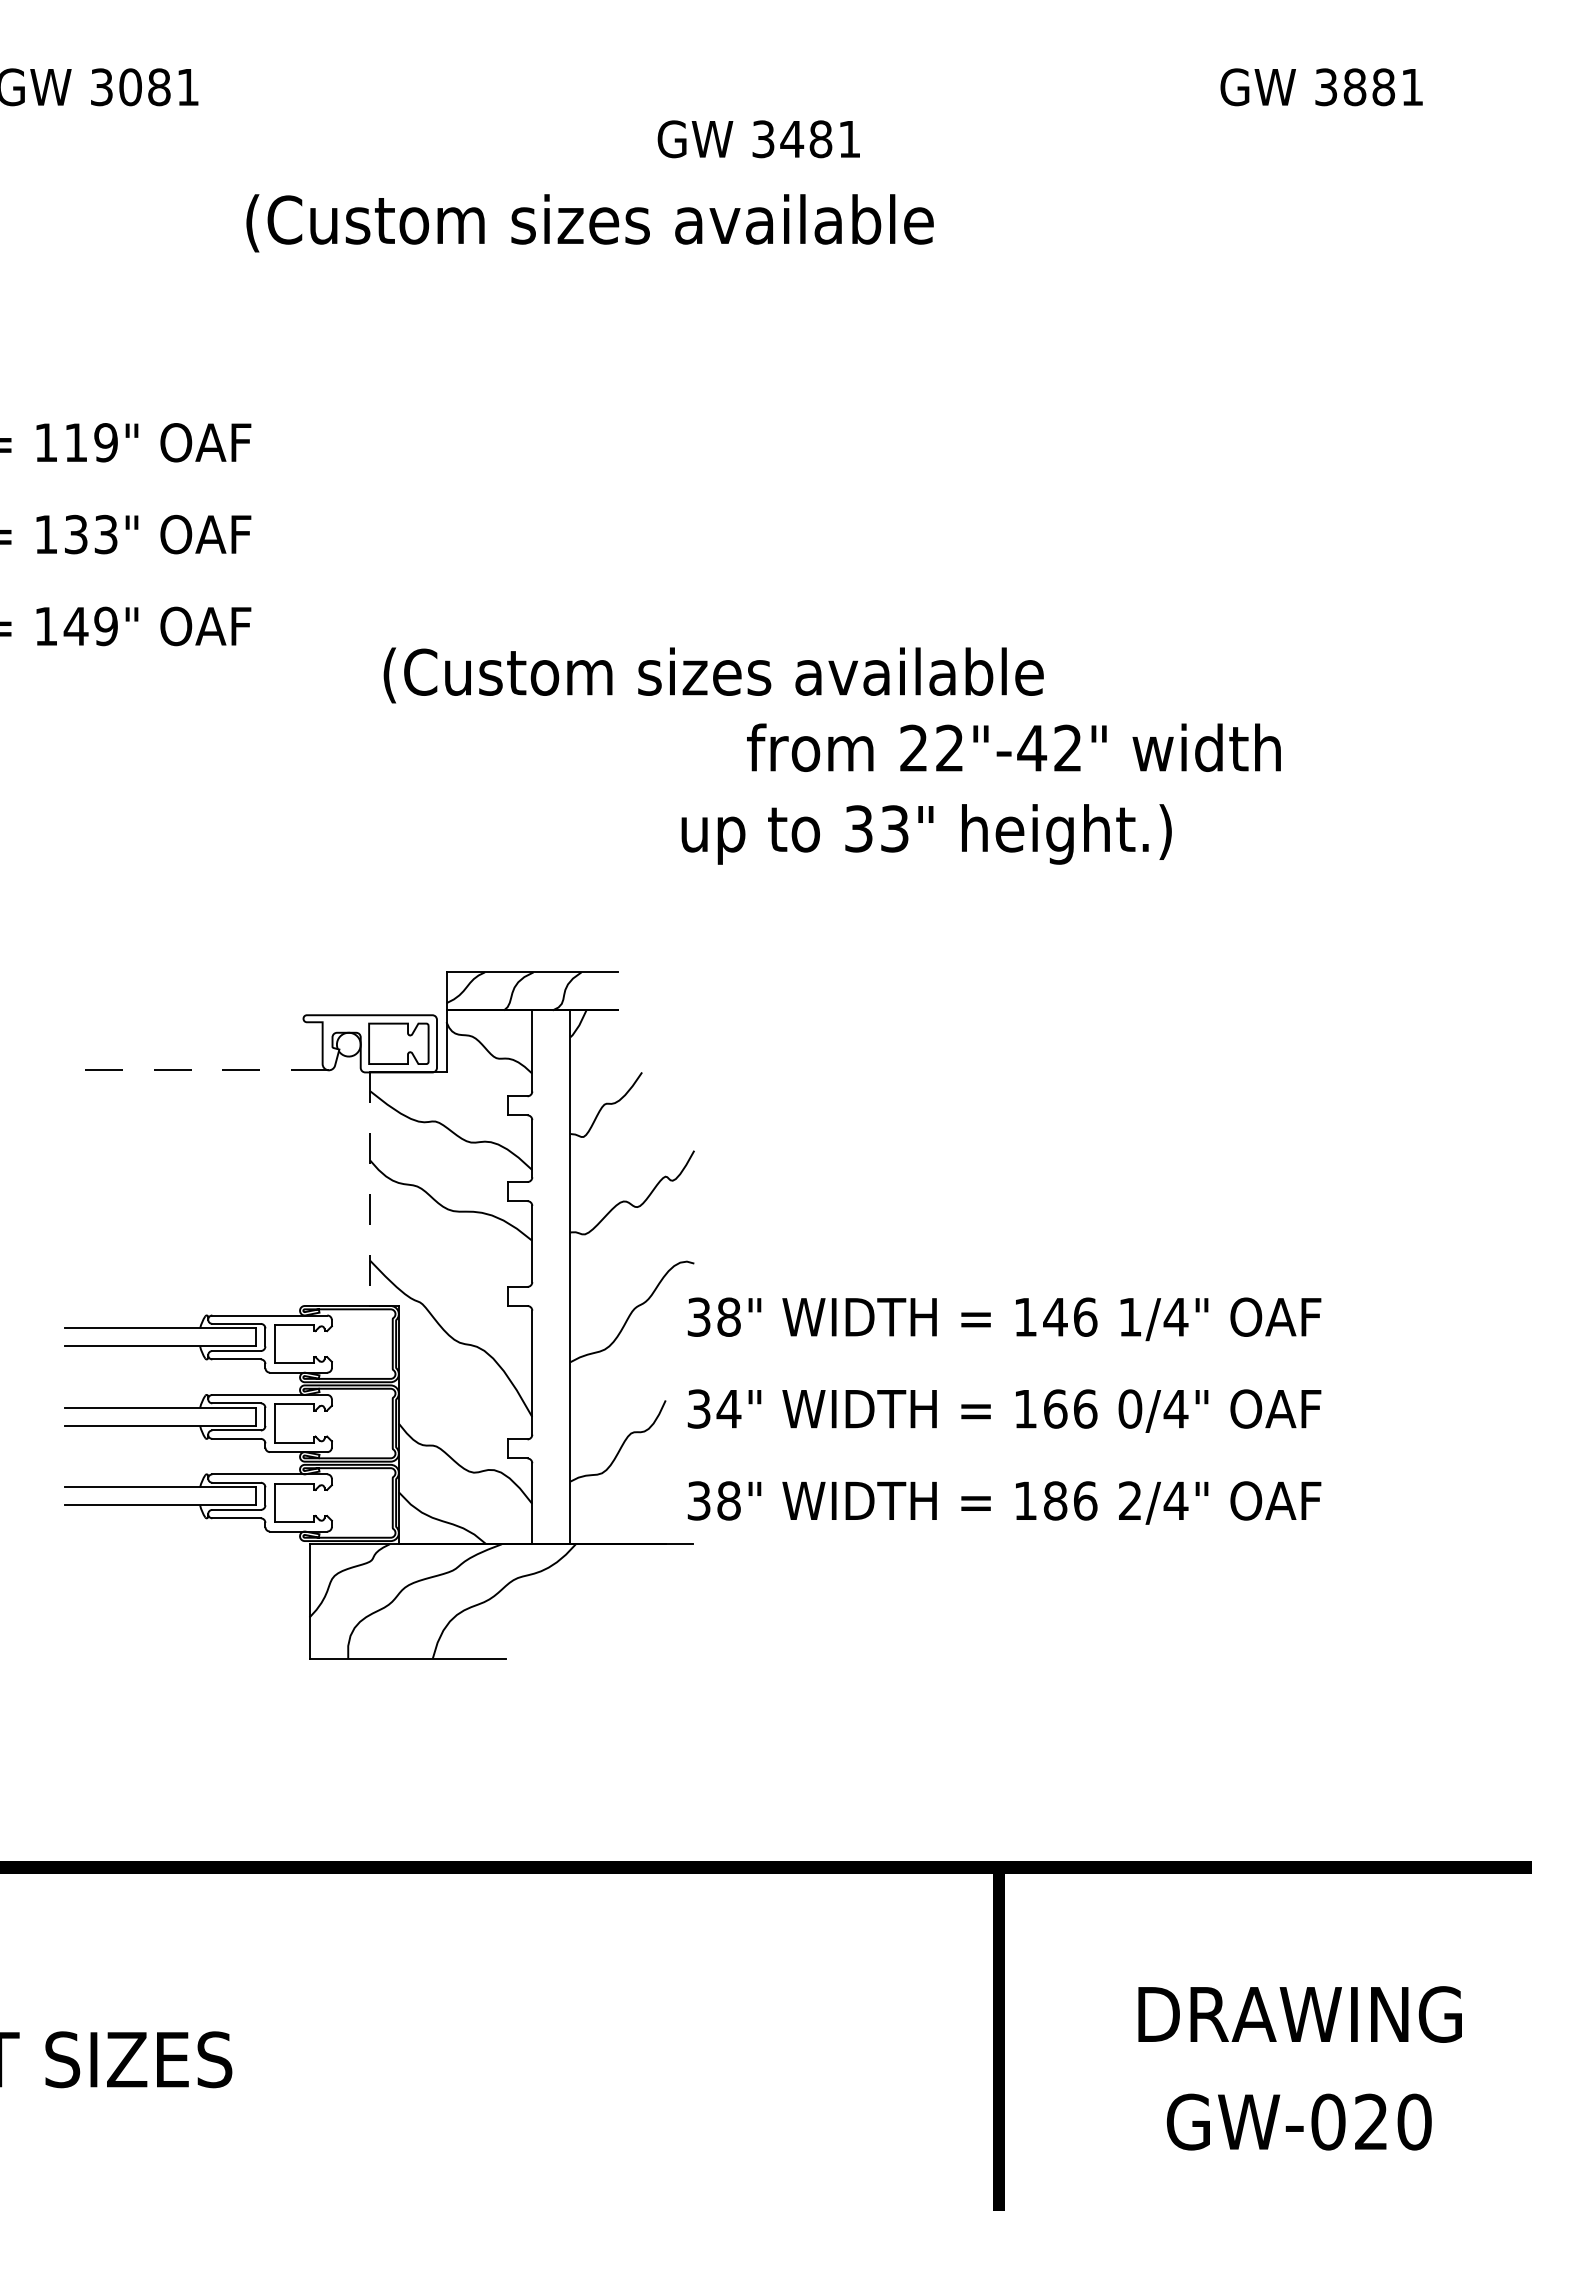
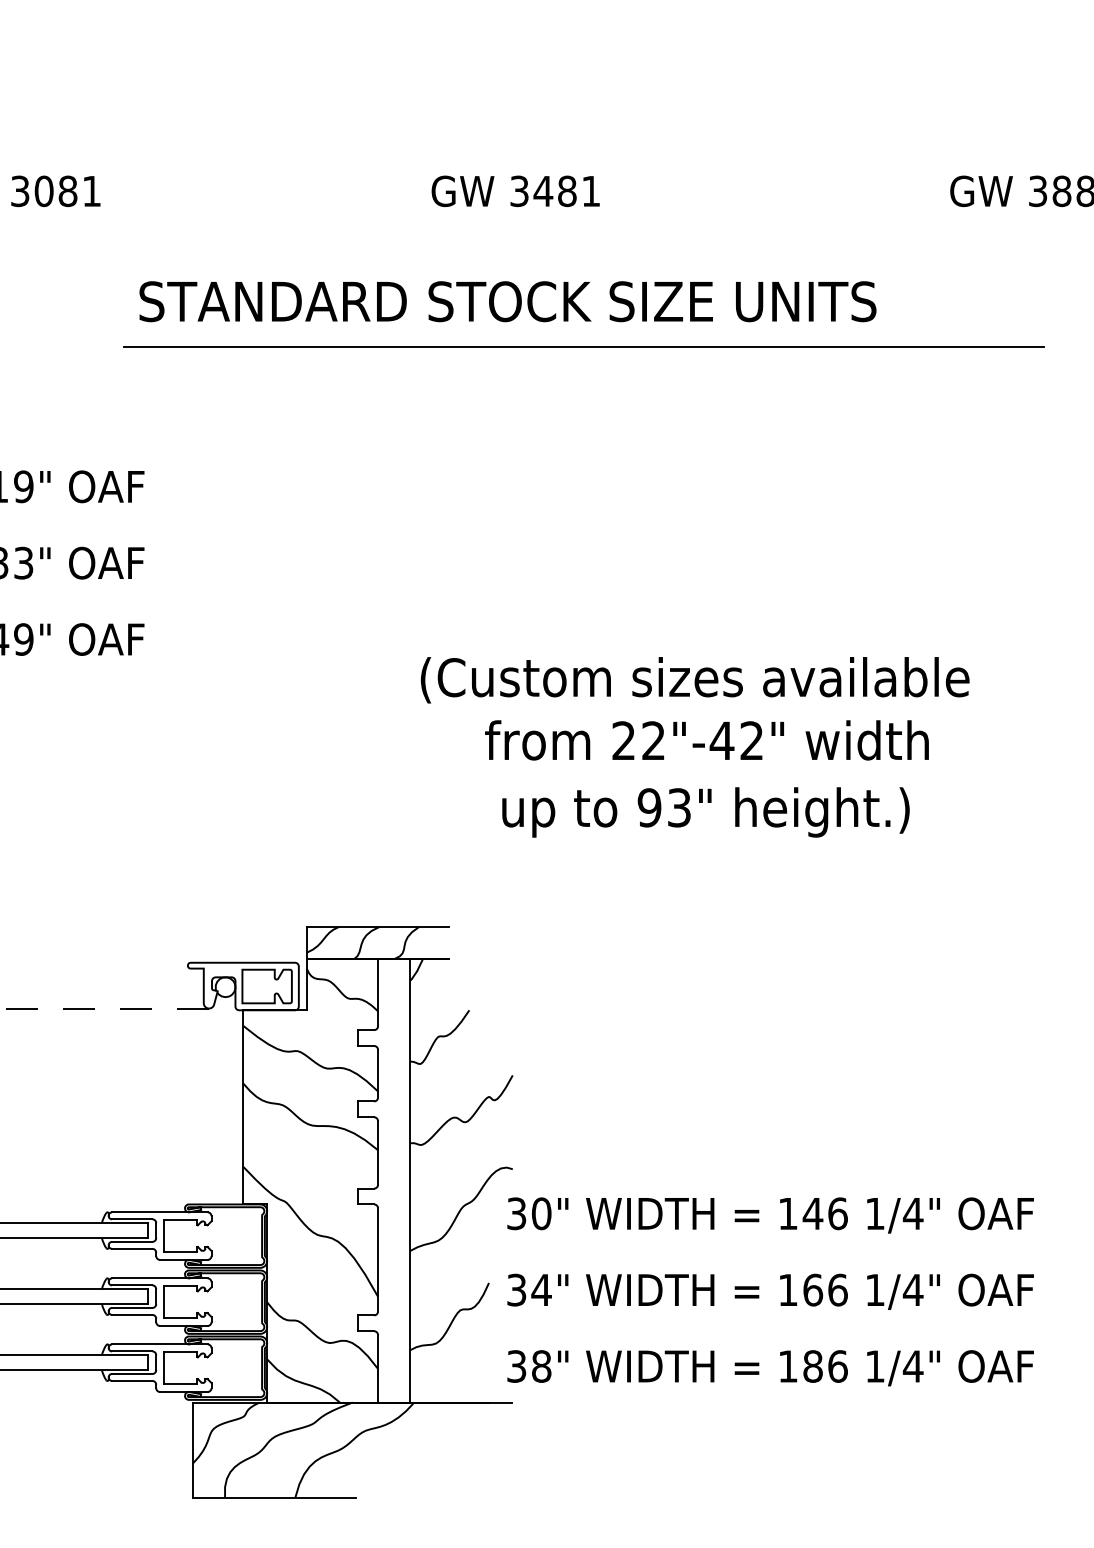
text: (758, 139) -> (515, 191), moved
text: (688, 223) -> (507, 304), (Custom sizes available -> STANDARD STOCK SIZE UNITS
line: (779, 274) -> (583, 346), added
text: (713, 675) -> (694, 680), moved
text: (1013, 747) -> (706, 740), moved
text: (858, 828) -> (649, 807), 33" -> 93"
line: (370, 1189) -> (243, 1107), dashed -> solid
text: (728, 1316) -> (541, 1213), 38" -> 30"
text: (1130, 1408) -> (875, 1289), 0/4" -> 1/4"
text: (1130, 1500) -> (875, 1366), 2/4" -> 1/4"

